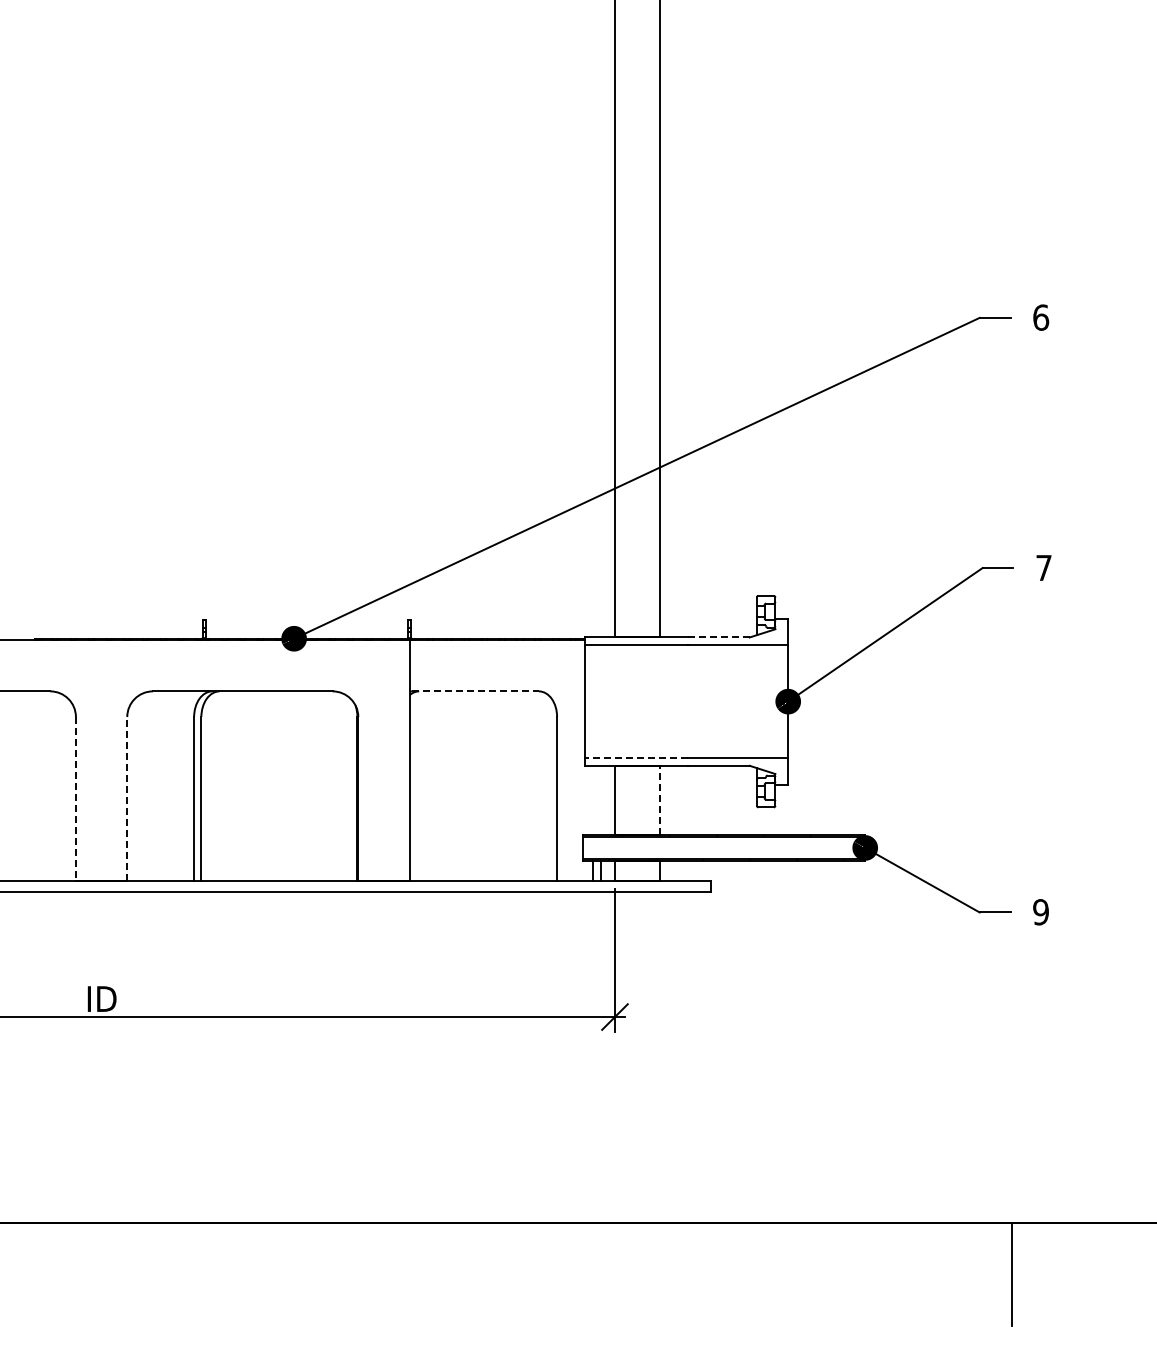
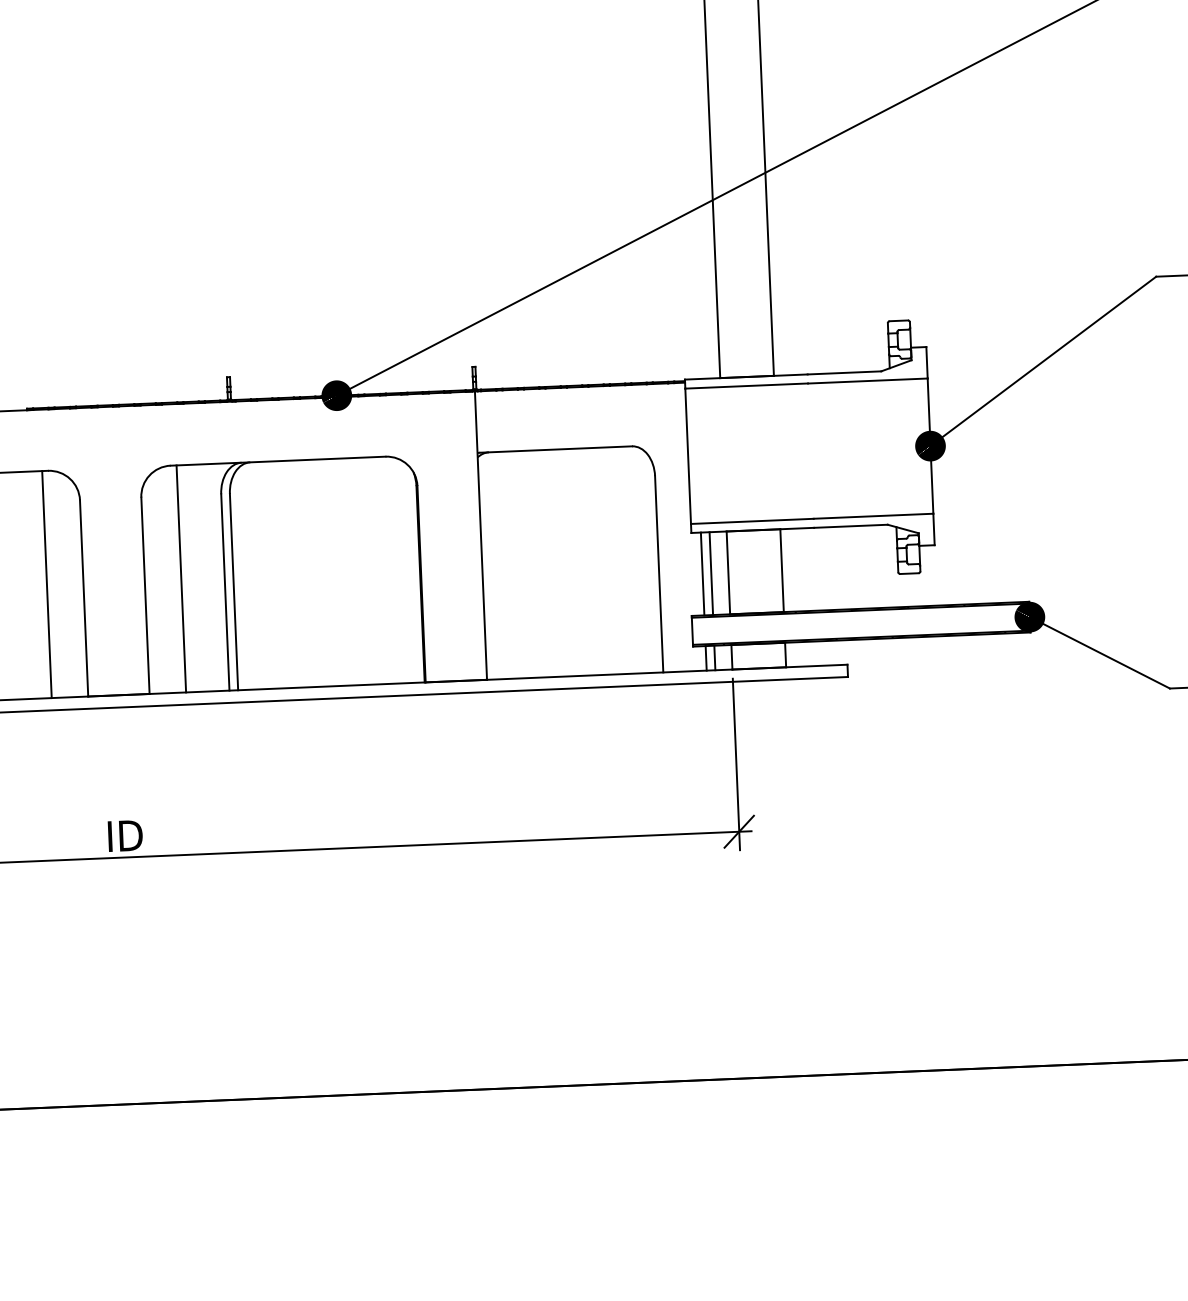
line: (718, 637) -> (843, 372), dashed -> solid
line: (475, 691) -> (556, 449), dashed -> solid
line: (636, 758) -> (752, 521), dashed -> solid
line: (45, 786) -> (47, 584), added
line: (157, 786) -> (180, 579), added
line: (127, 798) -> (145, 594), dashed -> solid
line: (75, 799) -> (83, 598), dashed -> solid
line: (593, 800) -> (702, 574), added
line: (600, 800) -> (711, 573), added
line: (659, 800) -> (781, 570), dashed -> solid

